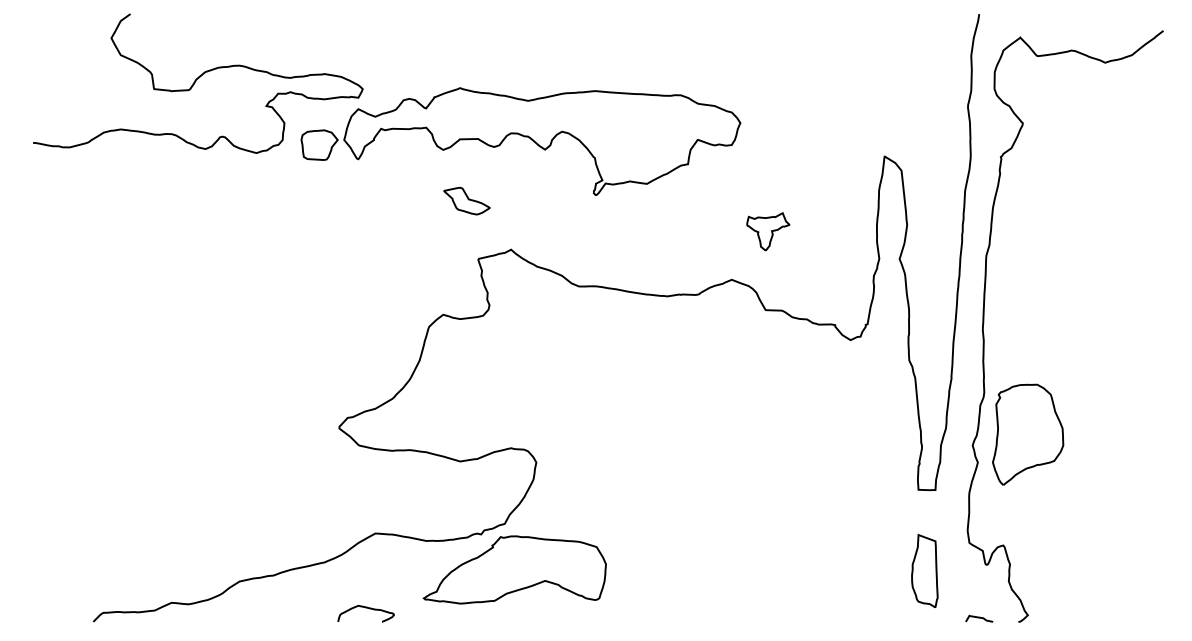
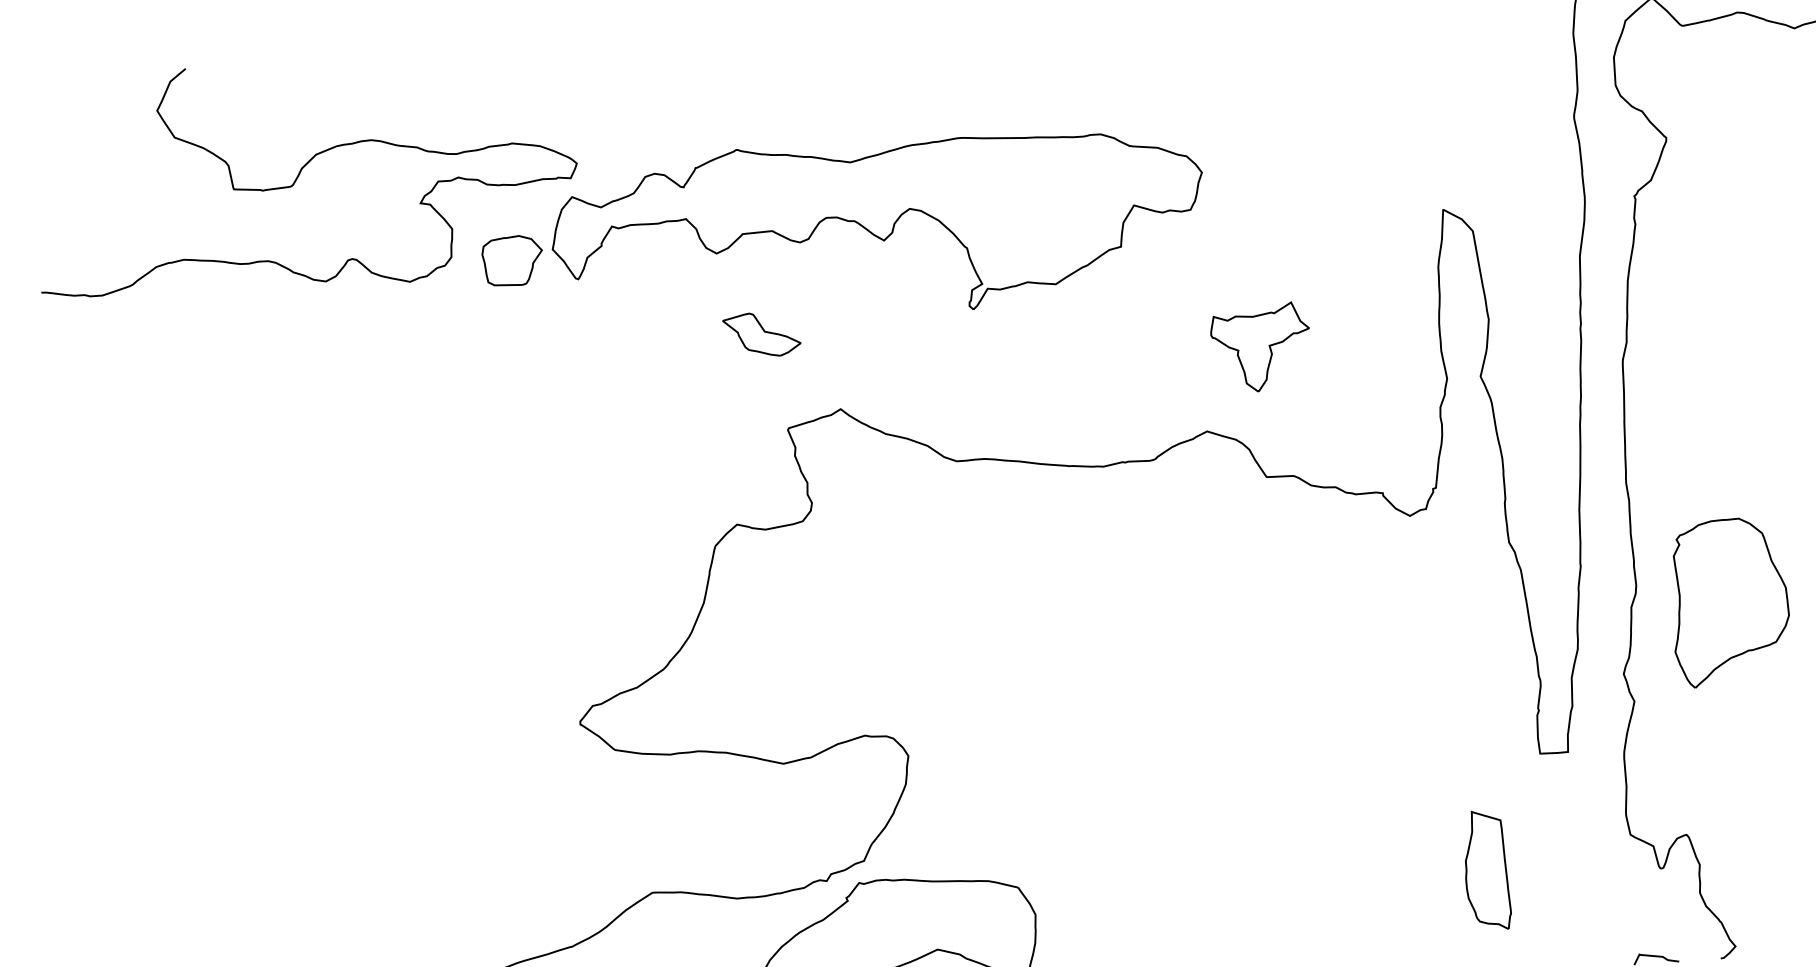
part: (768, 231) -> (1261, 347), size x1.4
part: (1028, 434) -> (1730, 601), moved
part: (924, 570) -> (1486, 869), moved

